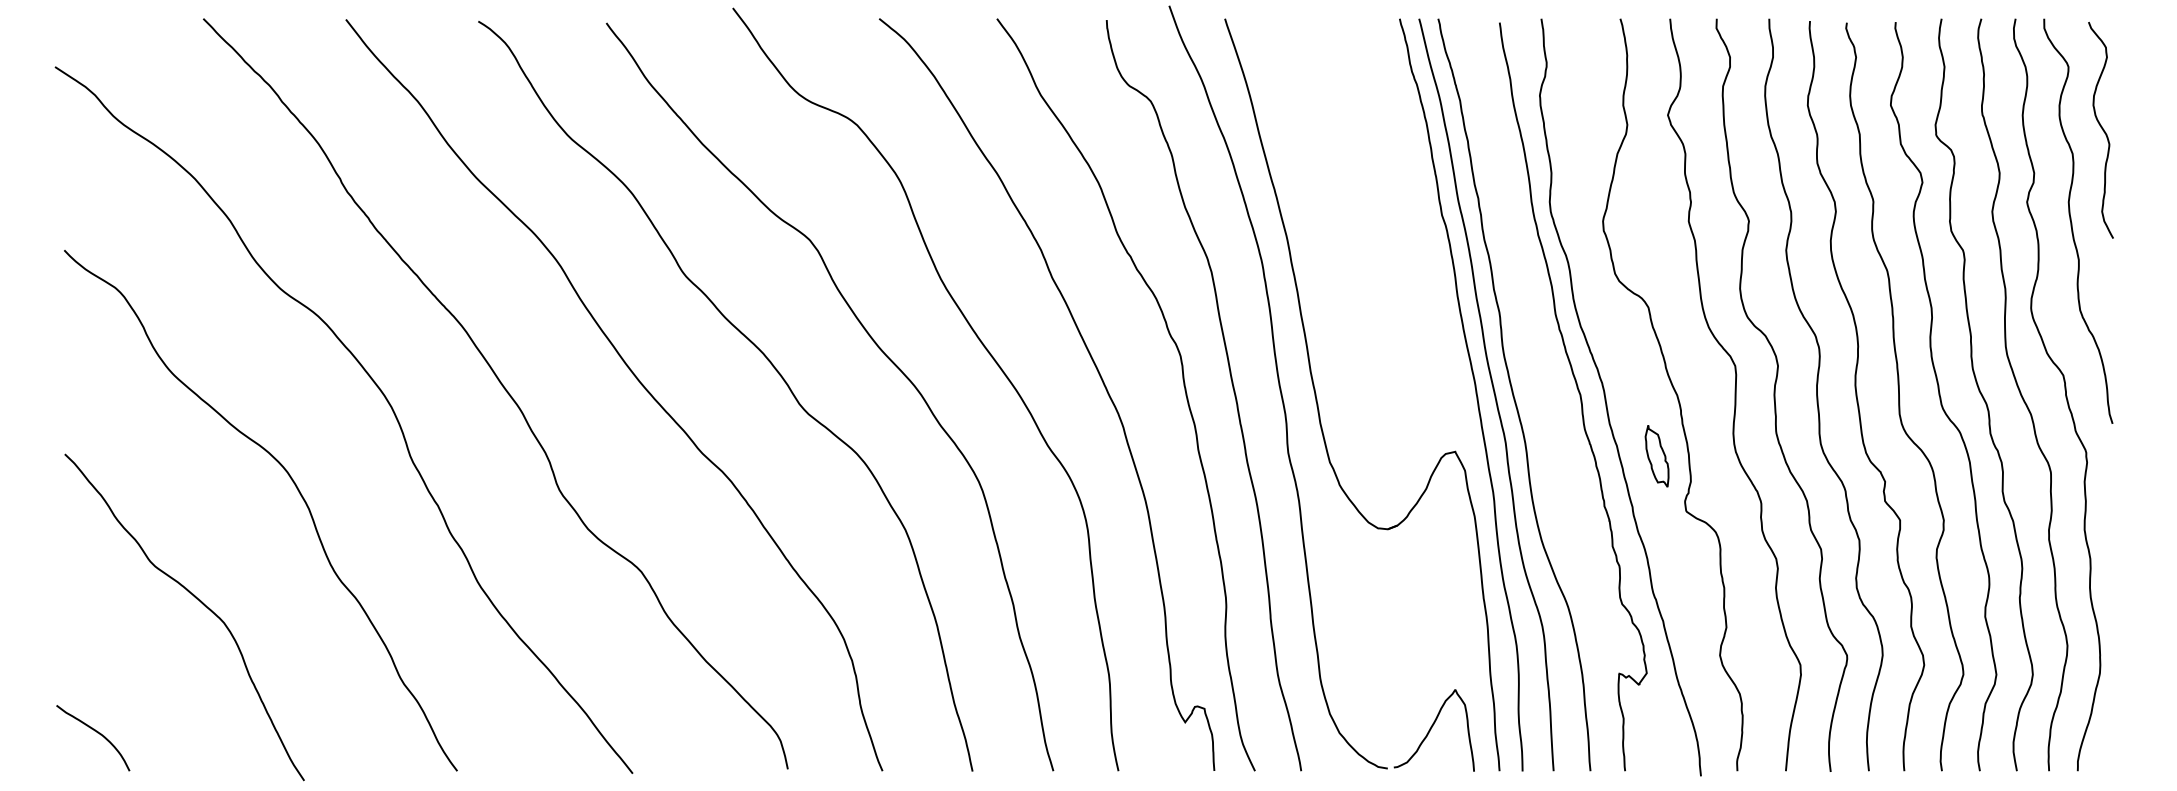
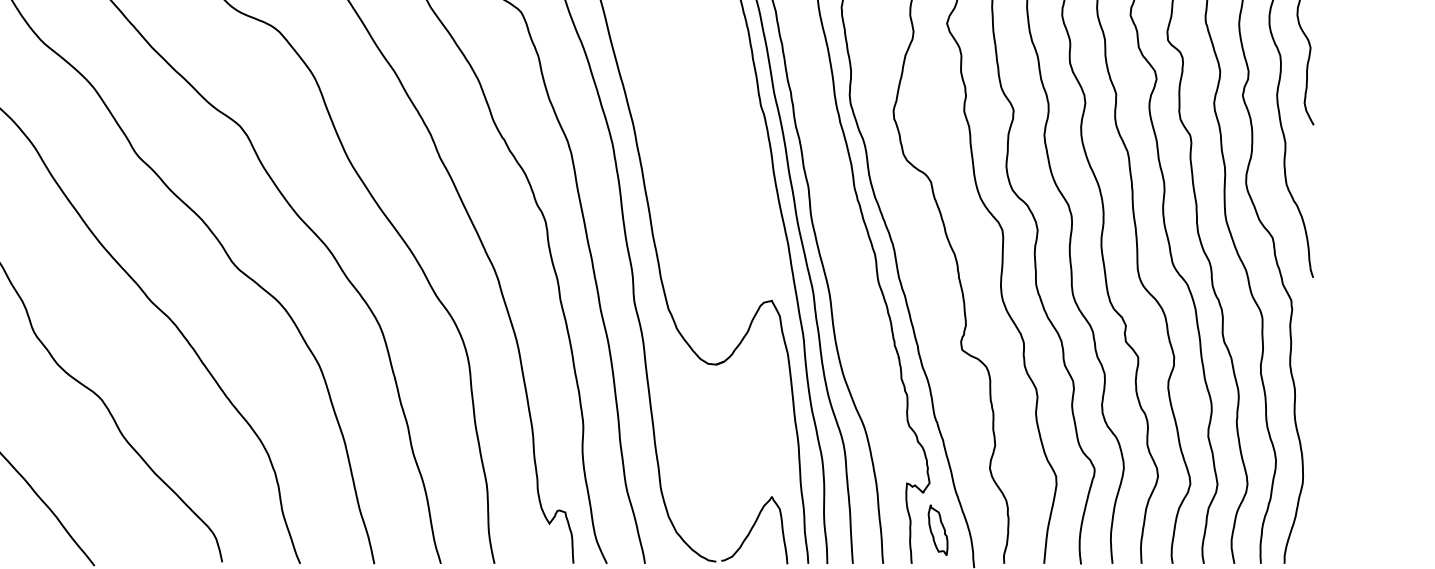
part: (1656, 456) -> (937, 530), moved

